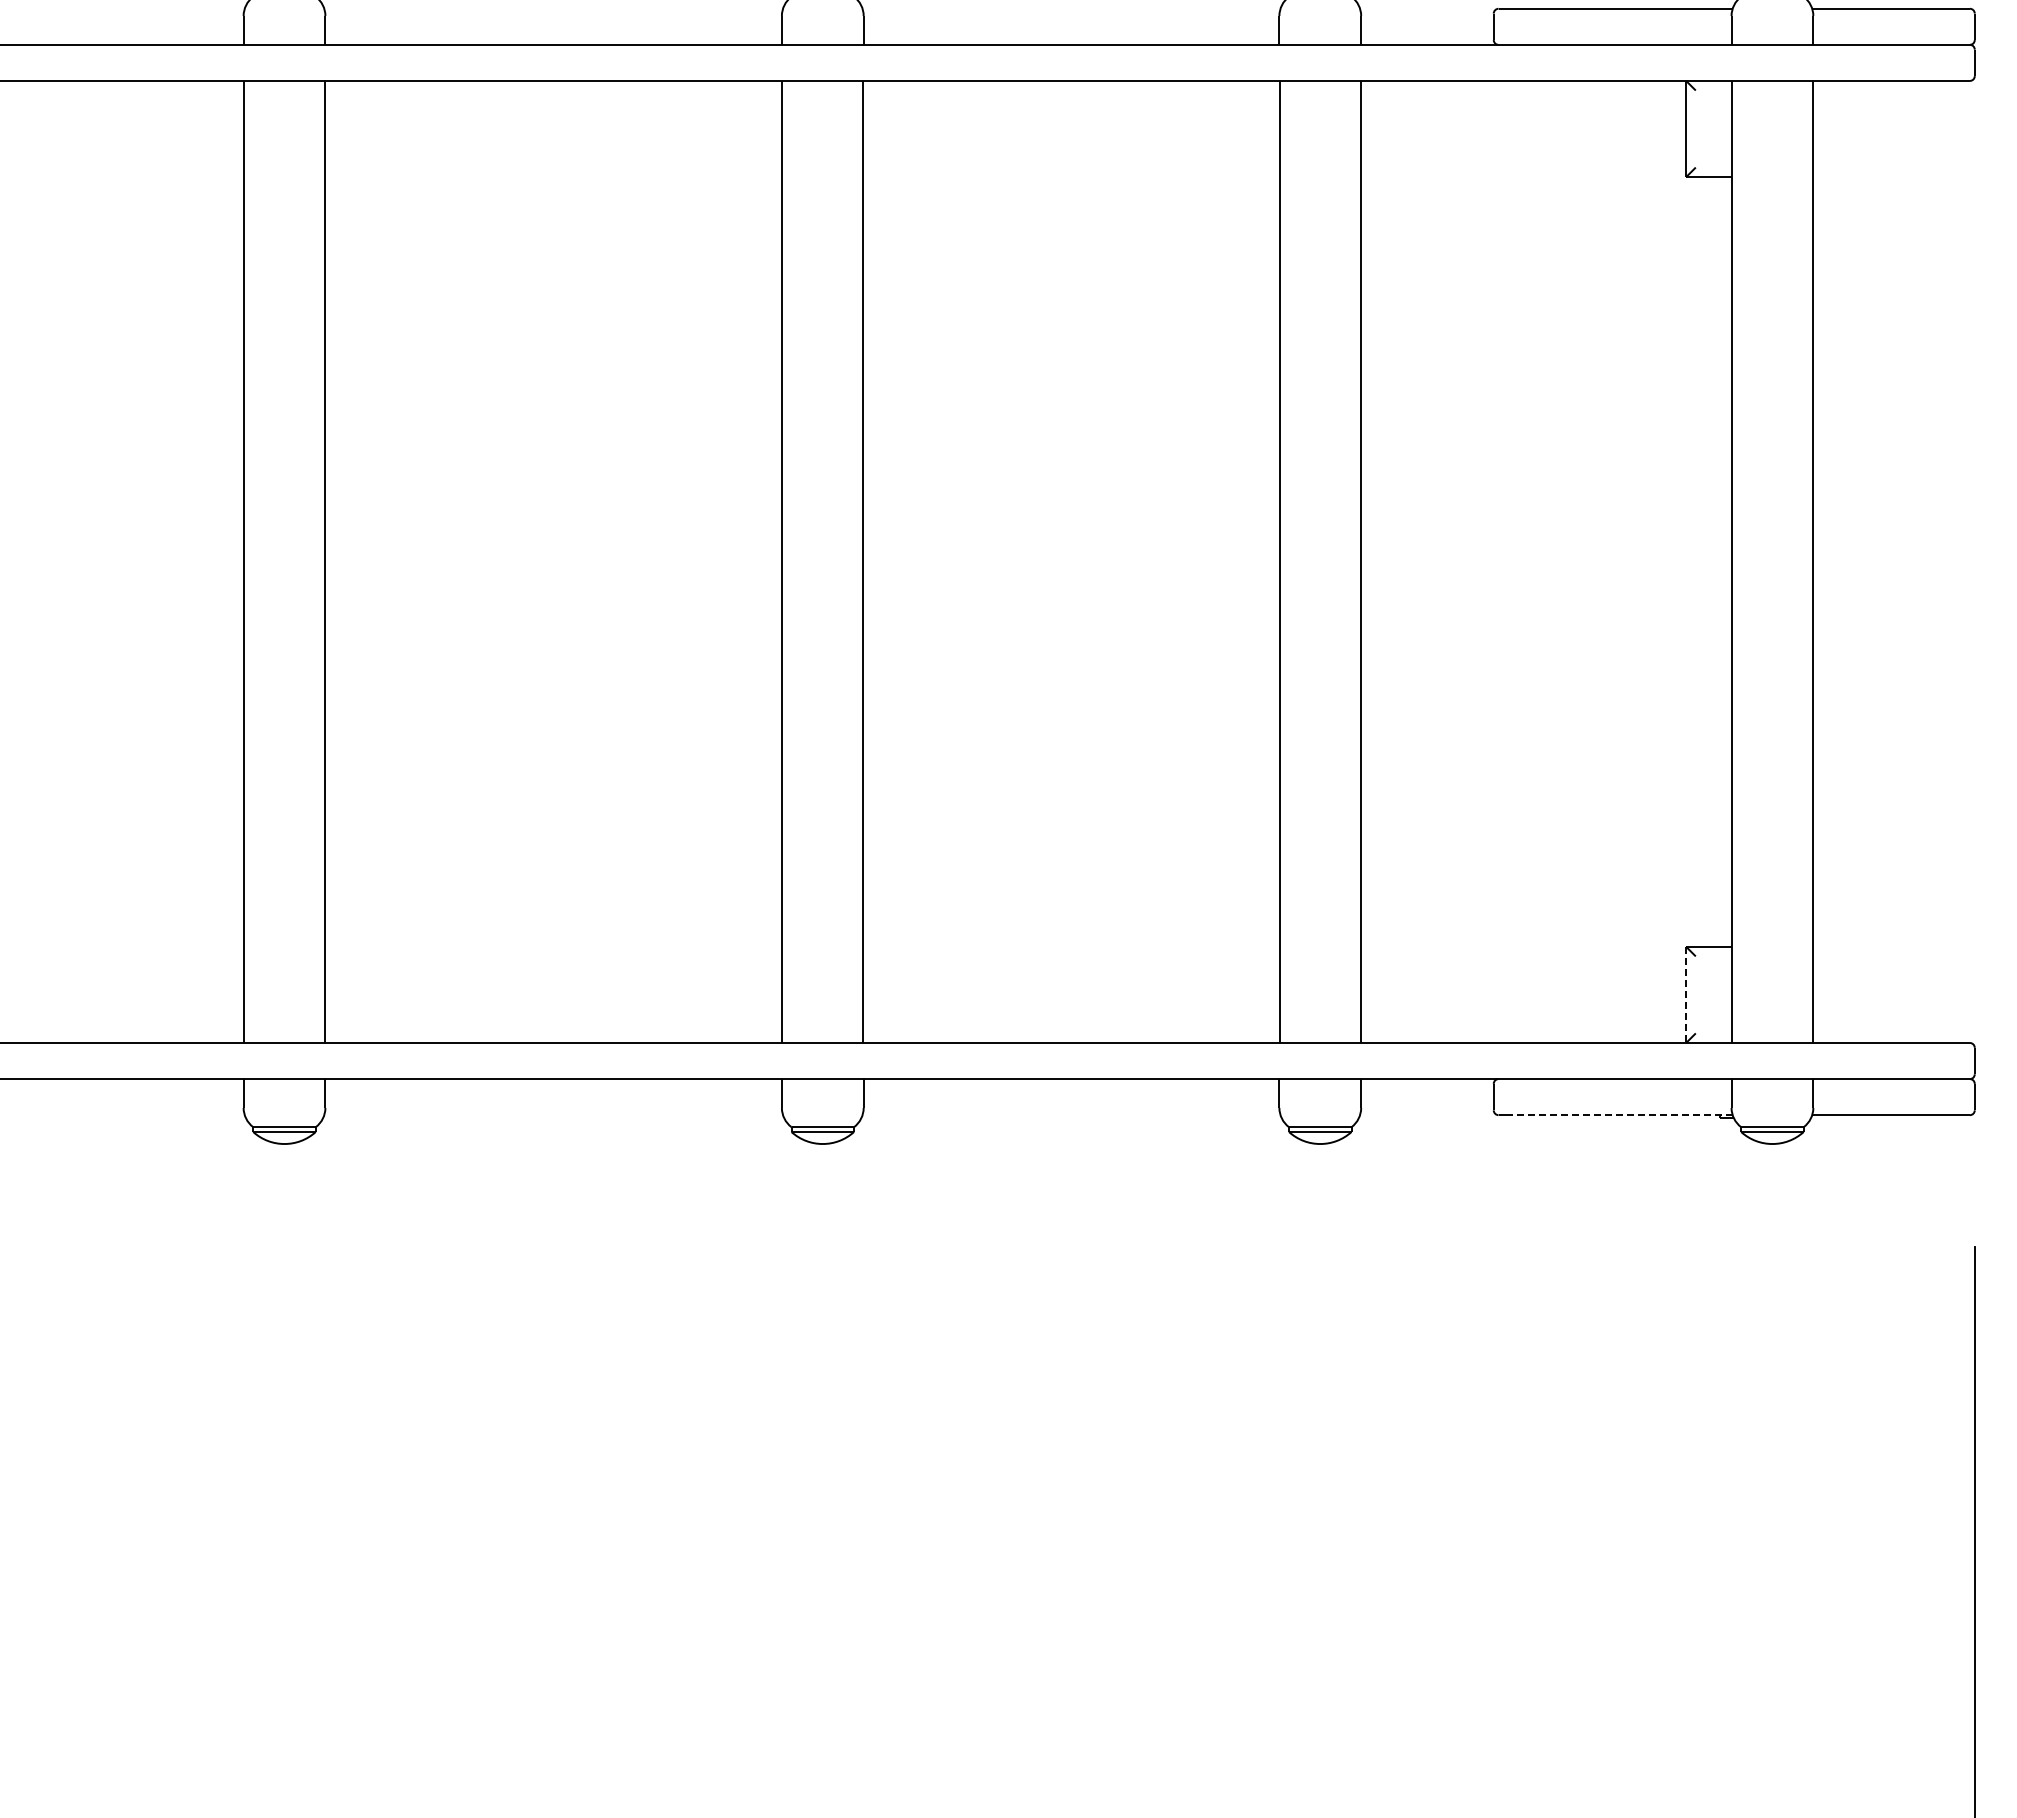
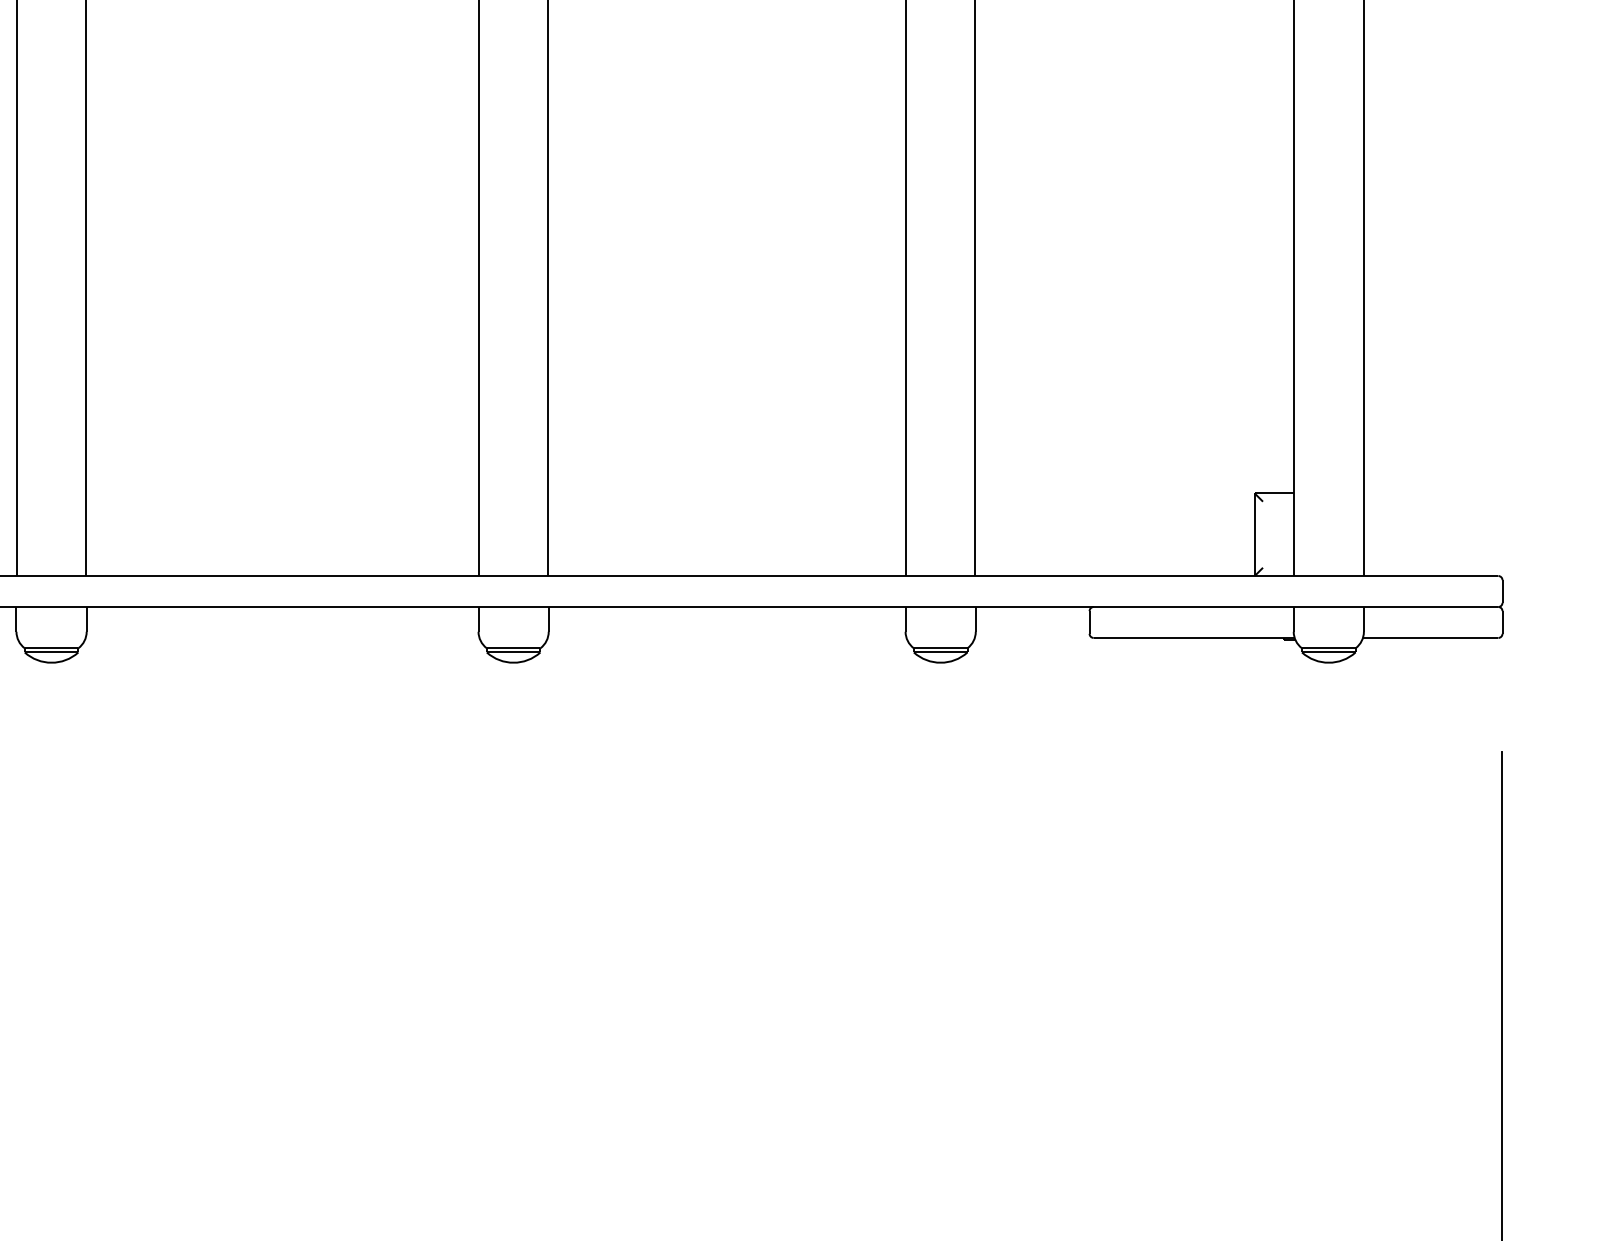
line: (1686, 995) -> (1255, 535), dashed -> solid
line: (1619, 1115) -> (1197, 638), dashed -> solid

